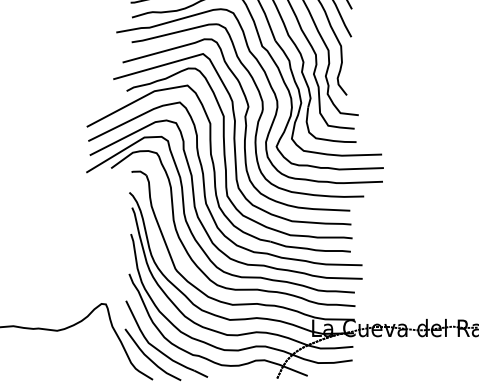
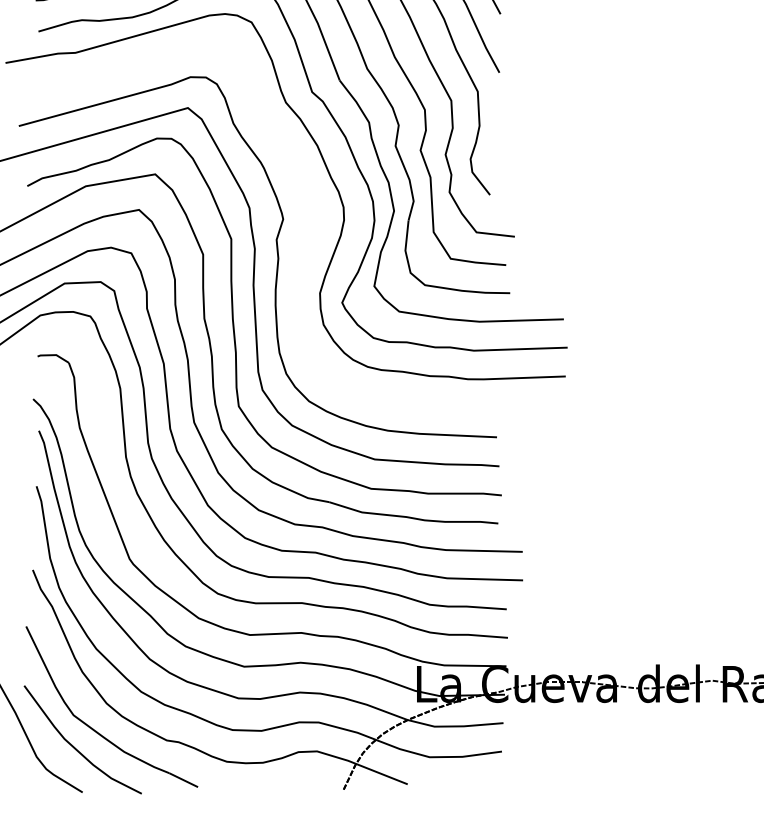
curve: (259, 115) -> (306, 237), removed

